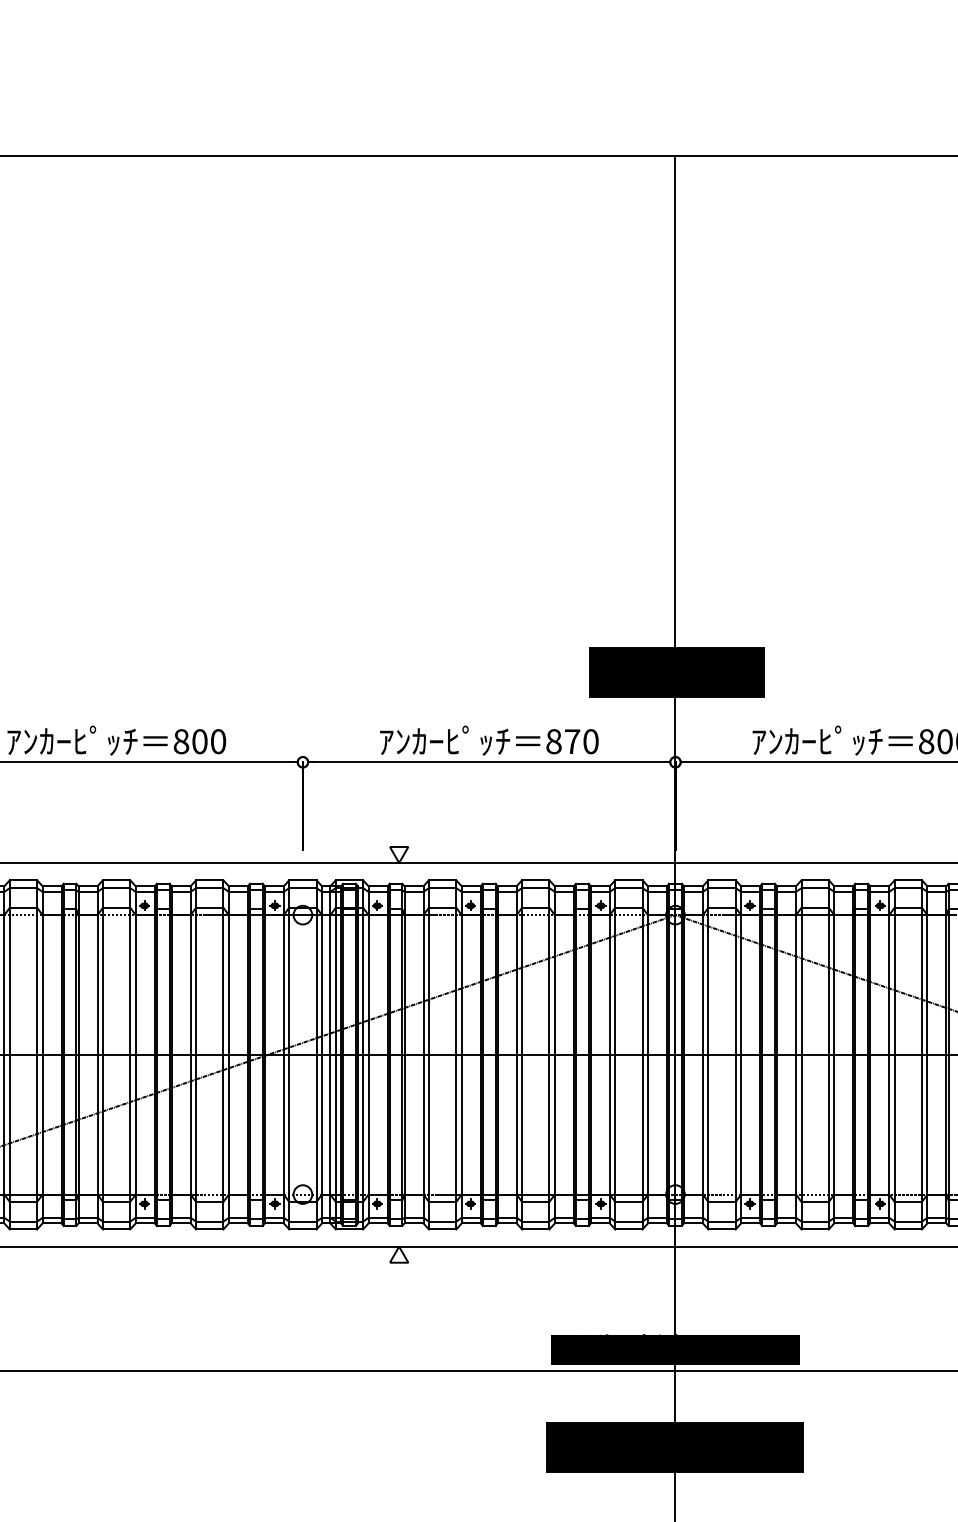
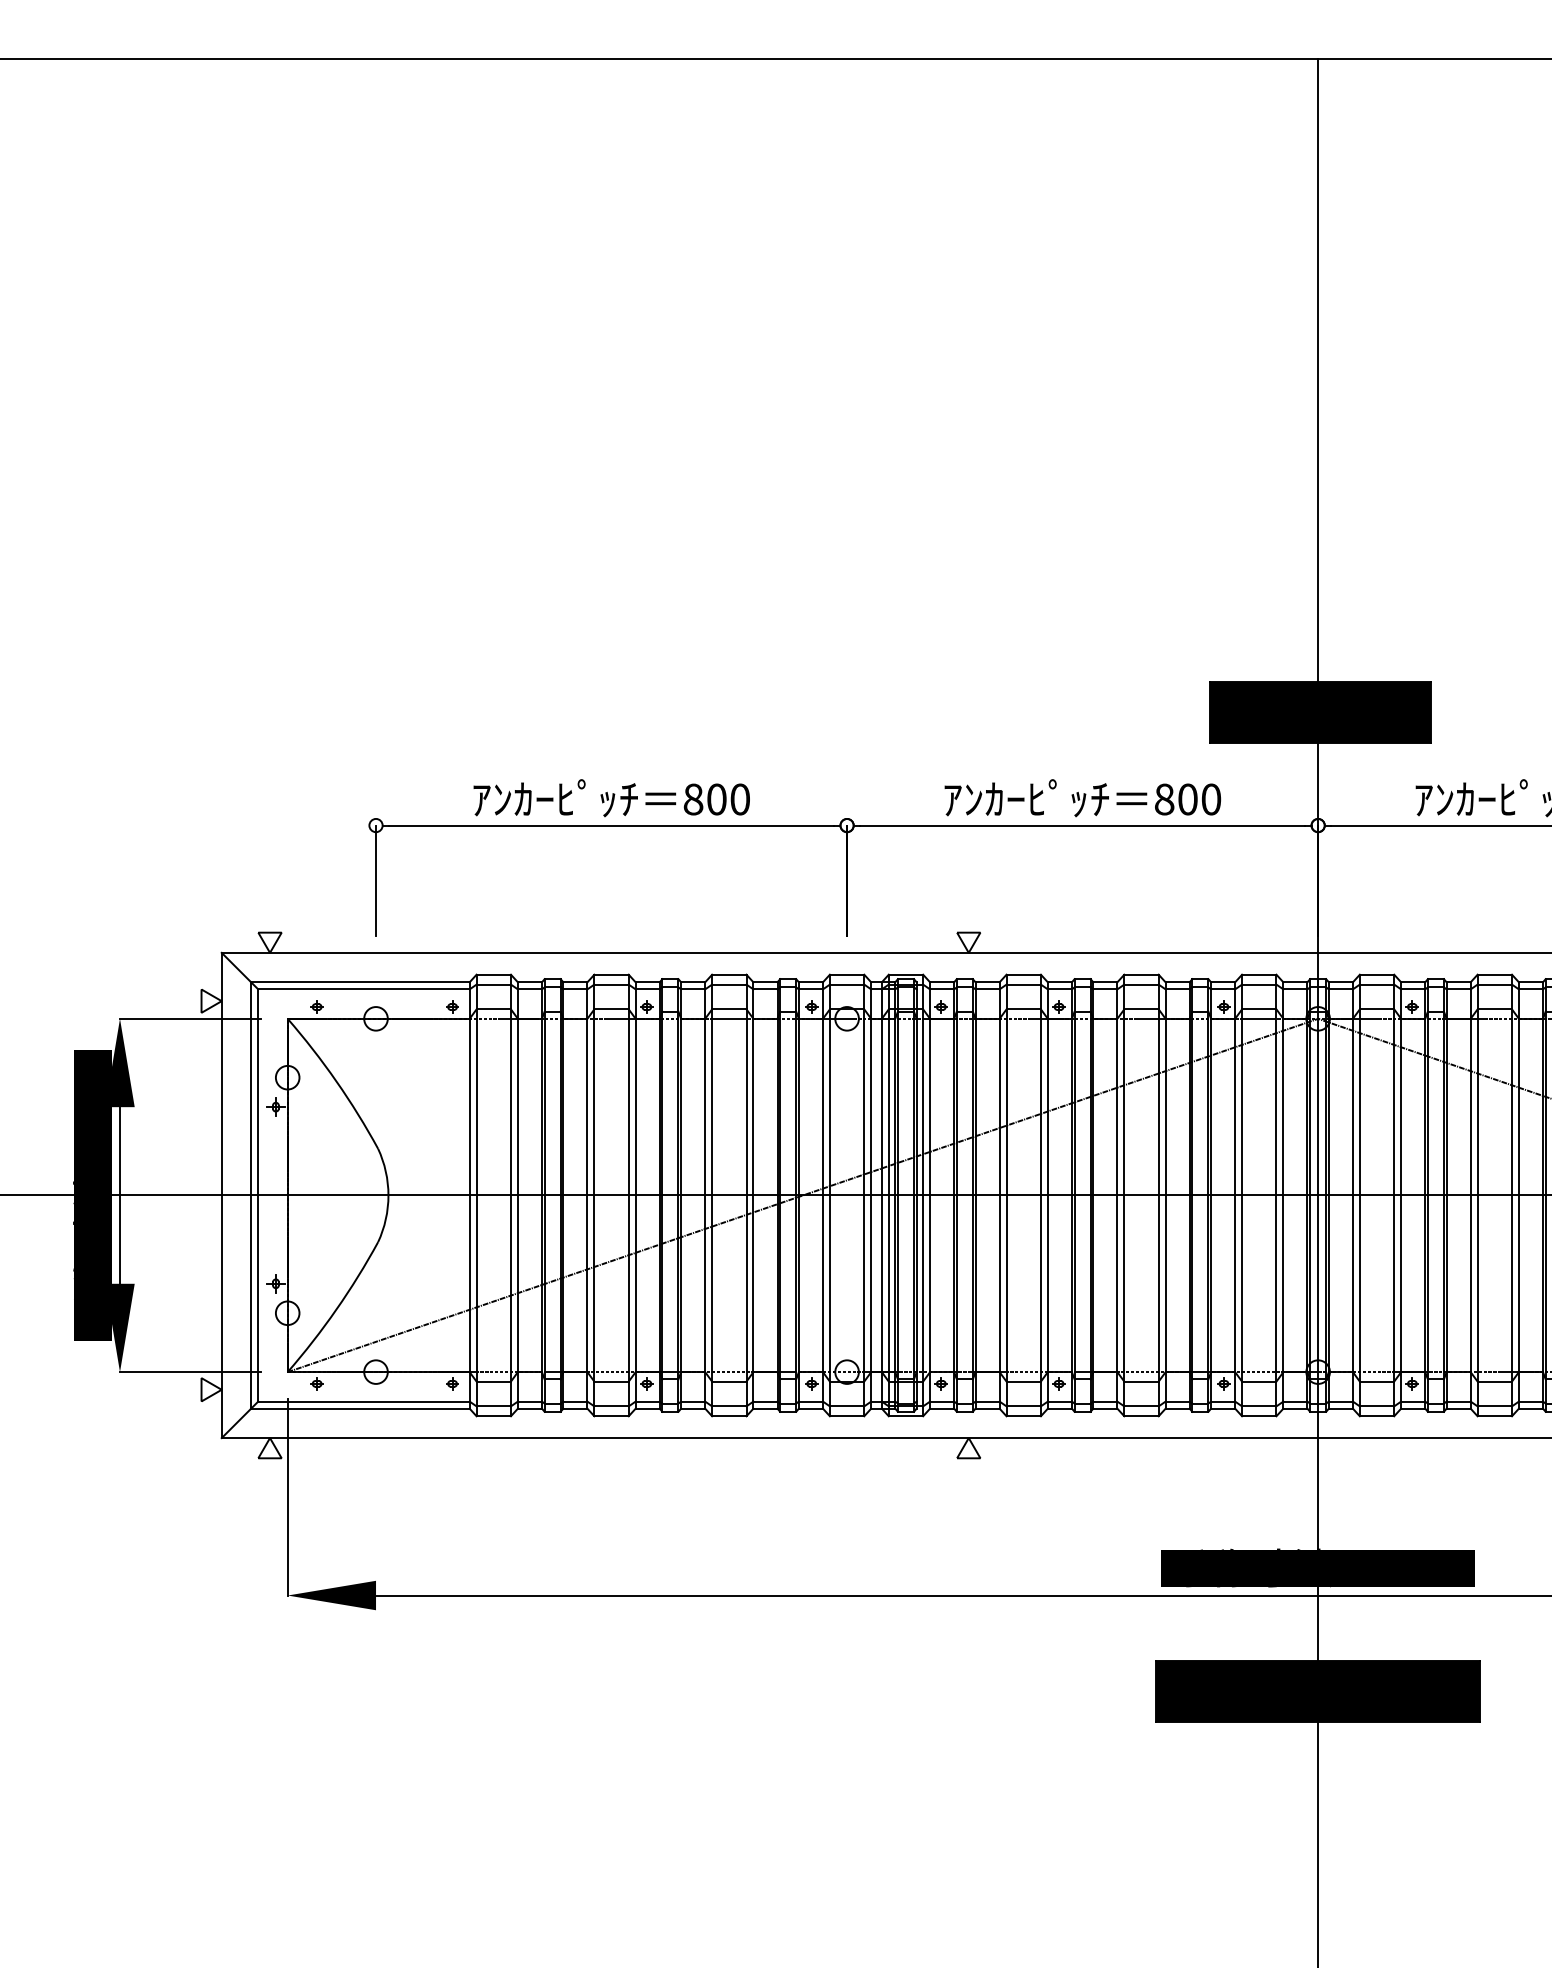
text: (572, 741) -> (1187, 799), 870 -> 800

